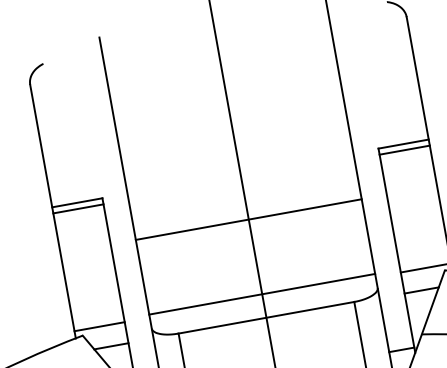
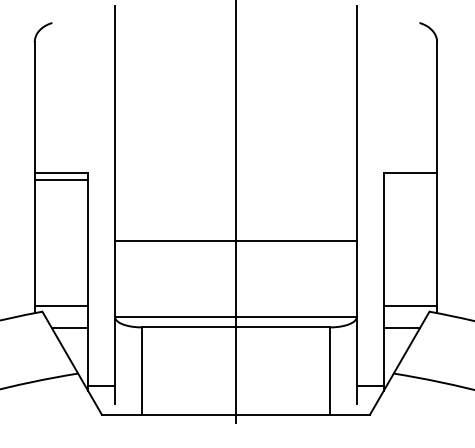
line: (404, 150) -> (410, 179), removed
line: (248, 219) -> (235, 241), moved
line: (261, 294) -> (235, 317), moved

